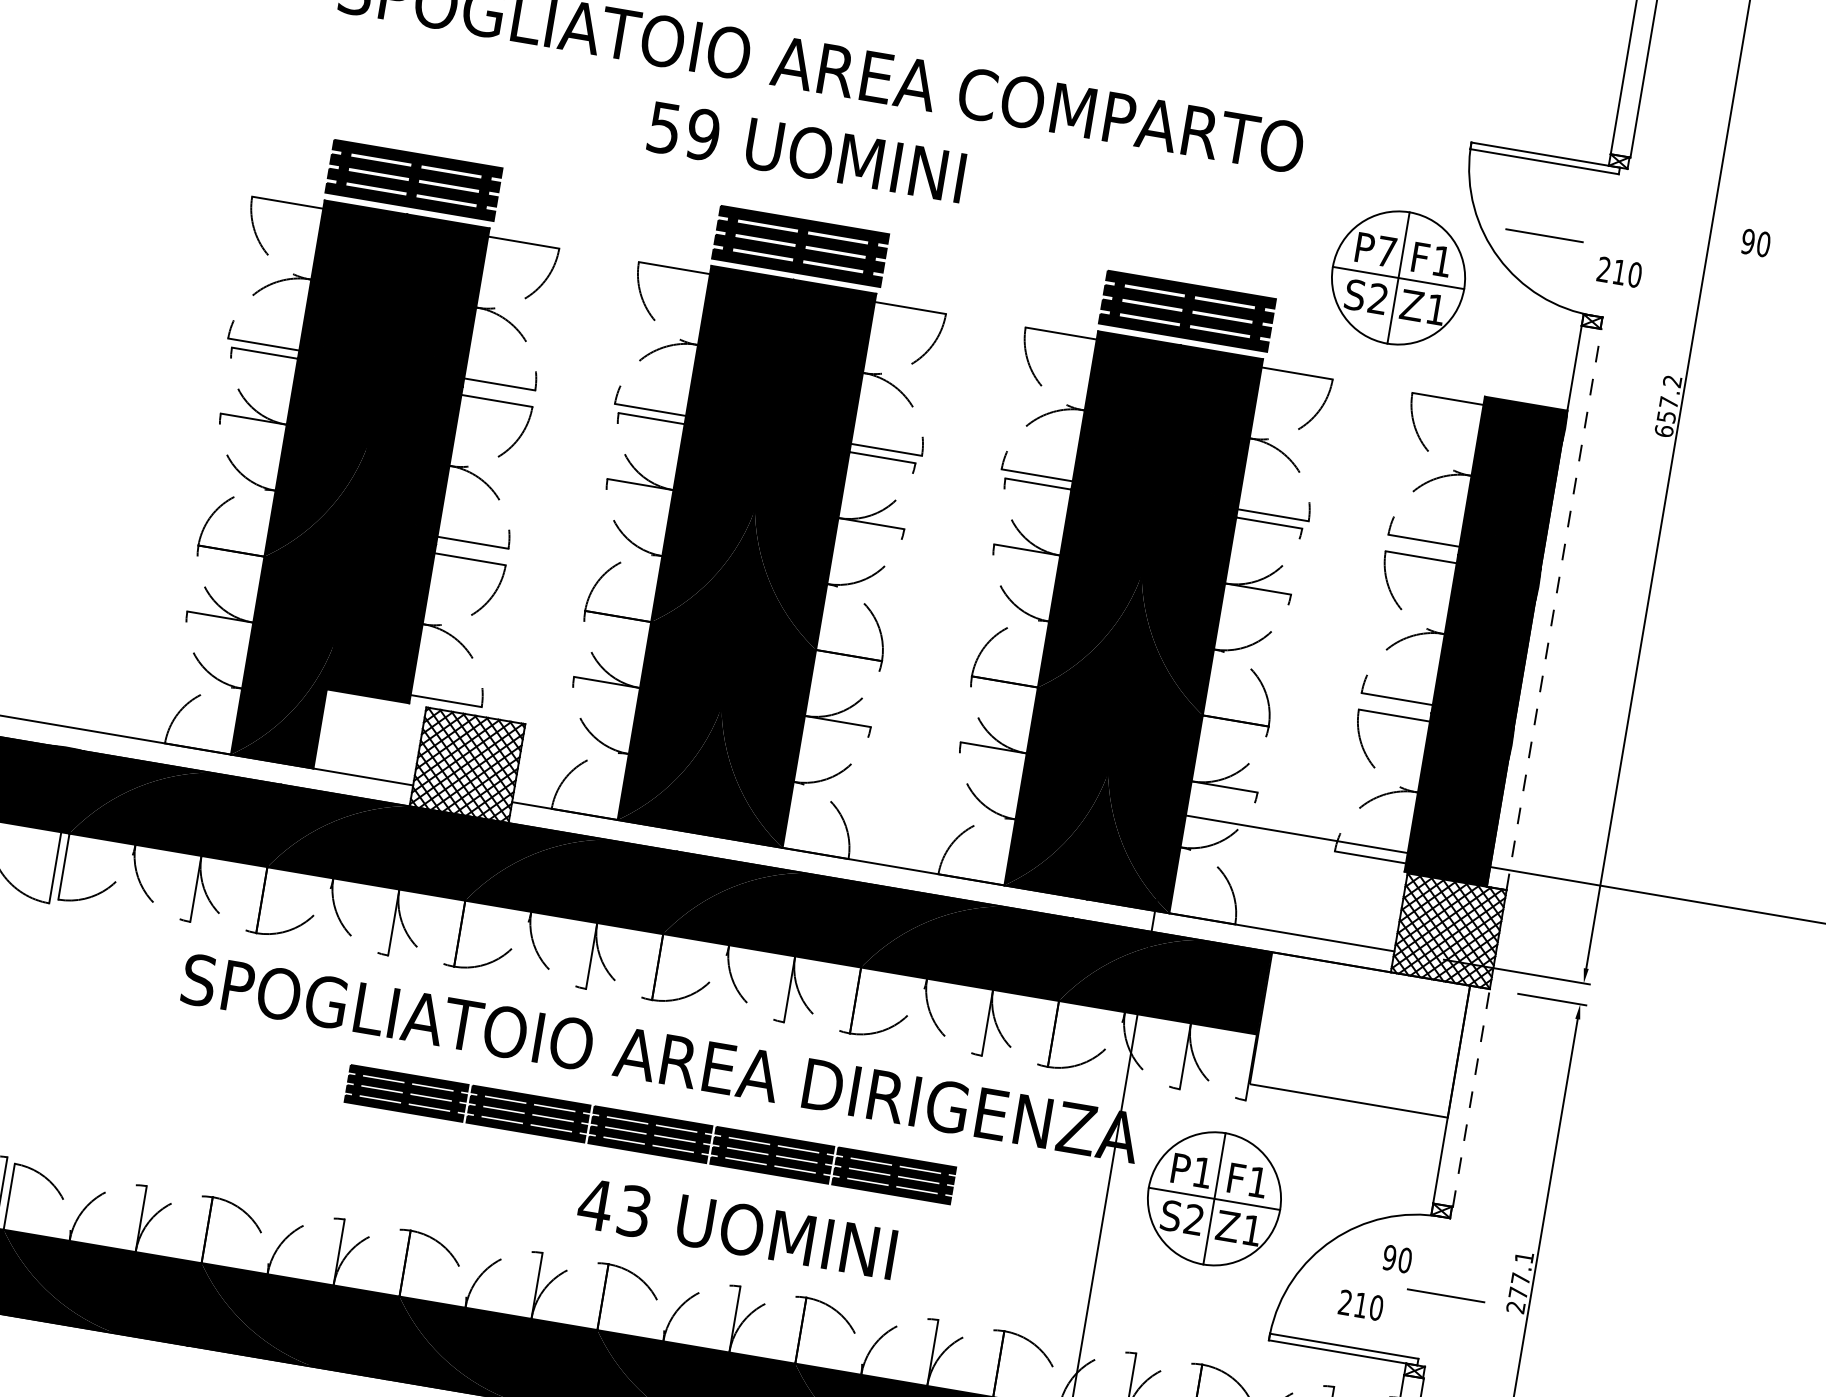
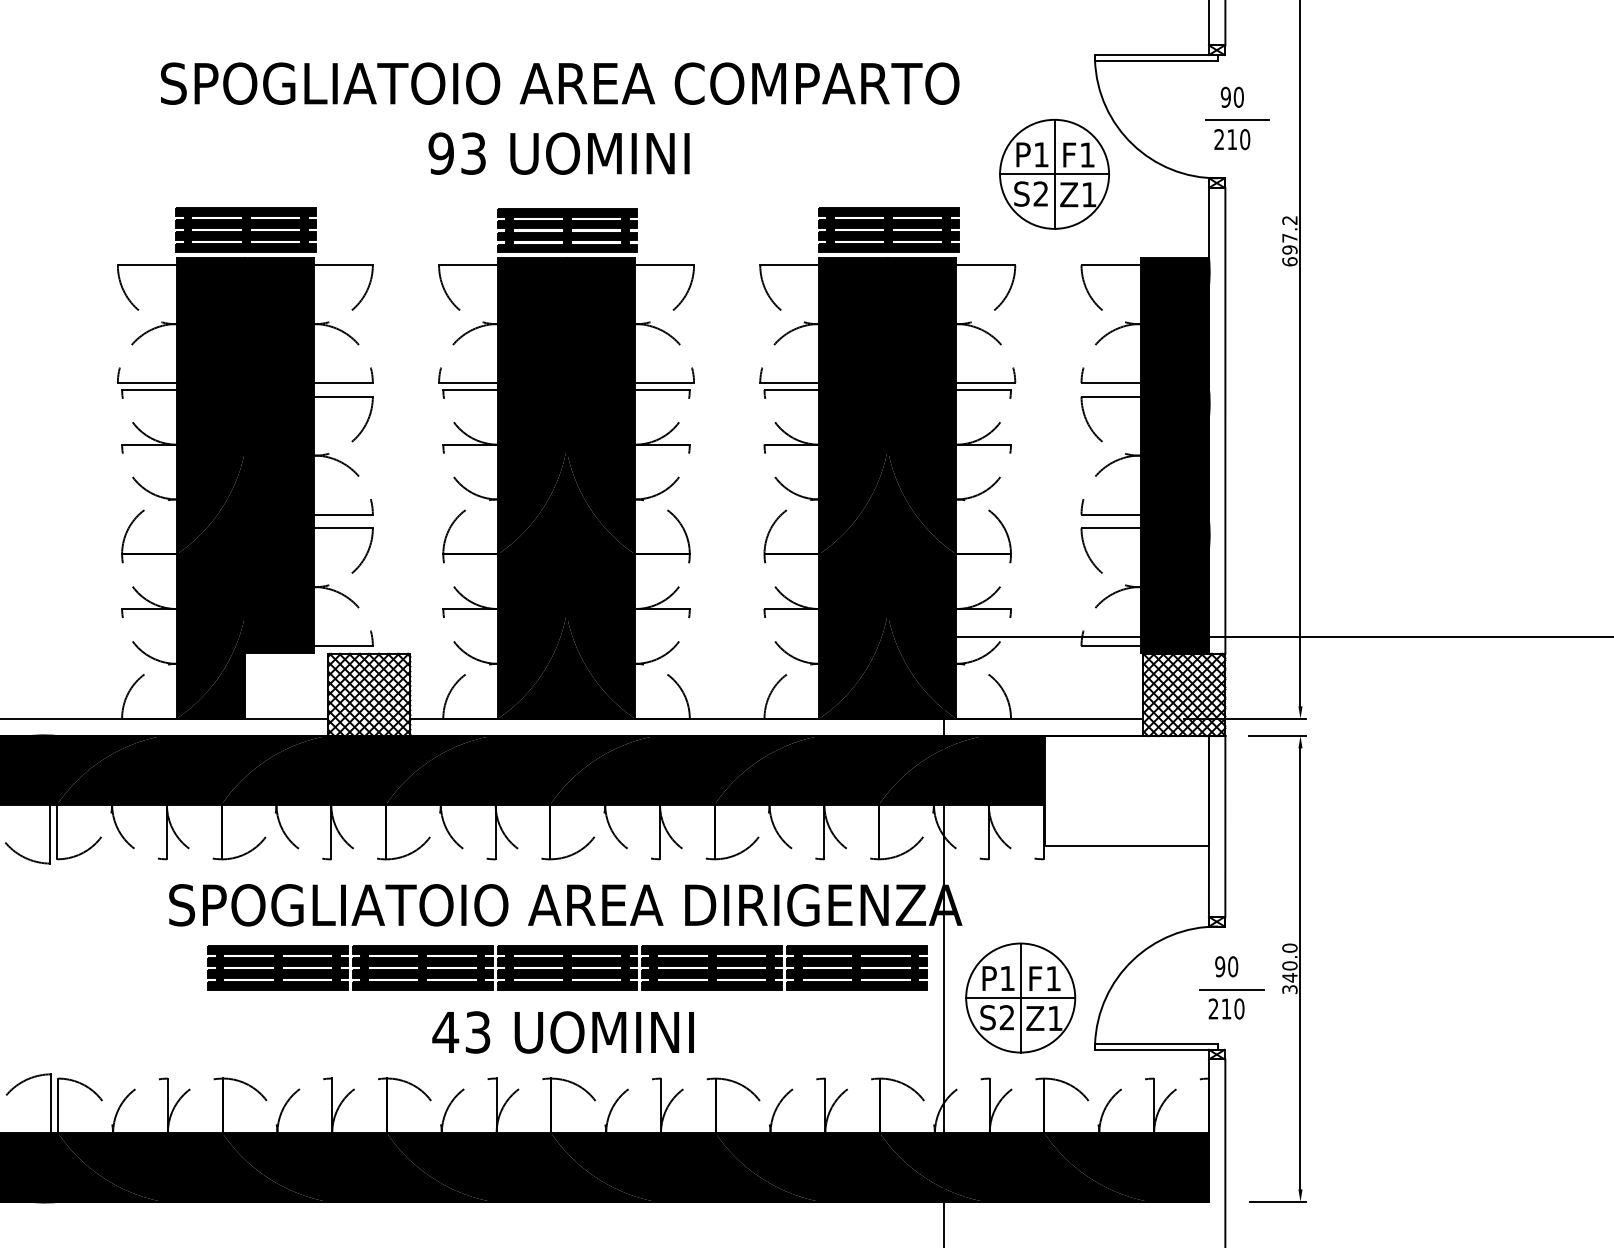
text: (683, 131) -> (457, 153), 59 -> 93
line: (1544, 234) -> (1237, 119), moved
text: (1755, 241) -> (1231, 96), moved
text: (1386, 251) -> (1041, 154), P7 -> P1
text: (1666, 416) -> (1289, 249), 657.2 -> 697.2
line: (1554, 609) -> (1225, 420), dashed -> solid
line: (1471, 1097) -> (1225, 826), dashed -> solid
part: (650, 1133) -> (567, 967), size x1.43
part: (1214, 1198) -> (1020, 997), moved
text: (736, 1228) -> (562, 1032), moved
text: (1397, 1258) -> (1226, 966), moved
text: (1519, 1281) -> (1289, 968), 277.1 -> 340.0
text: (1361, 1304) -> (1226, 1008), moved

